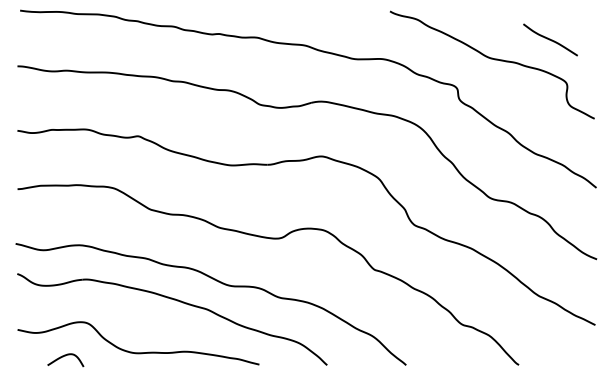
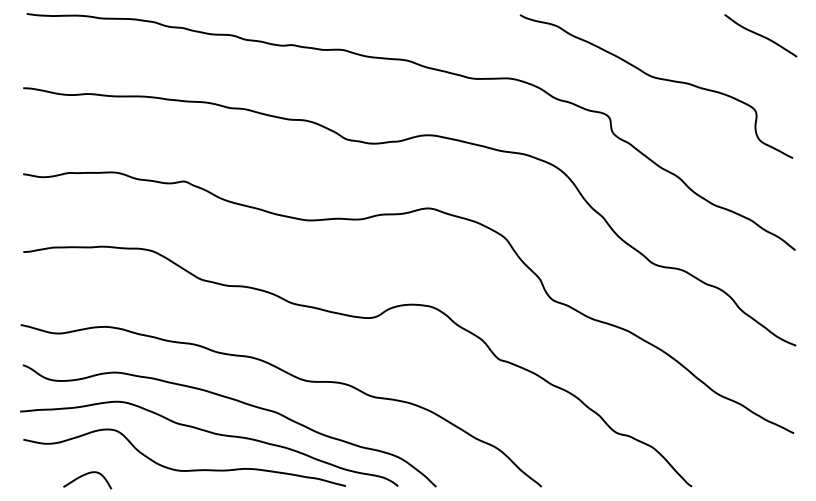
curve: (550, 39) -> (760, 35), moved
curve: (157, 325) -> (209, 433), added

